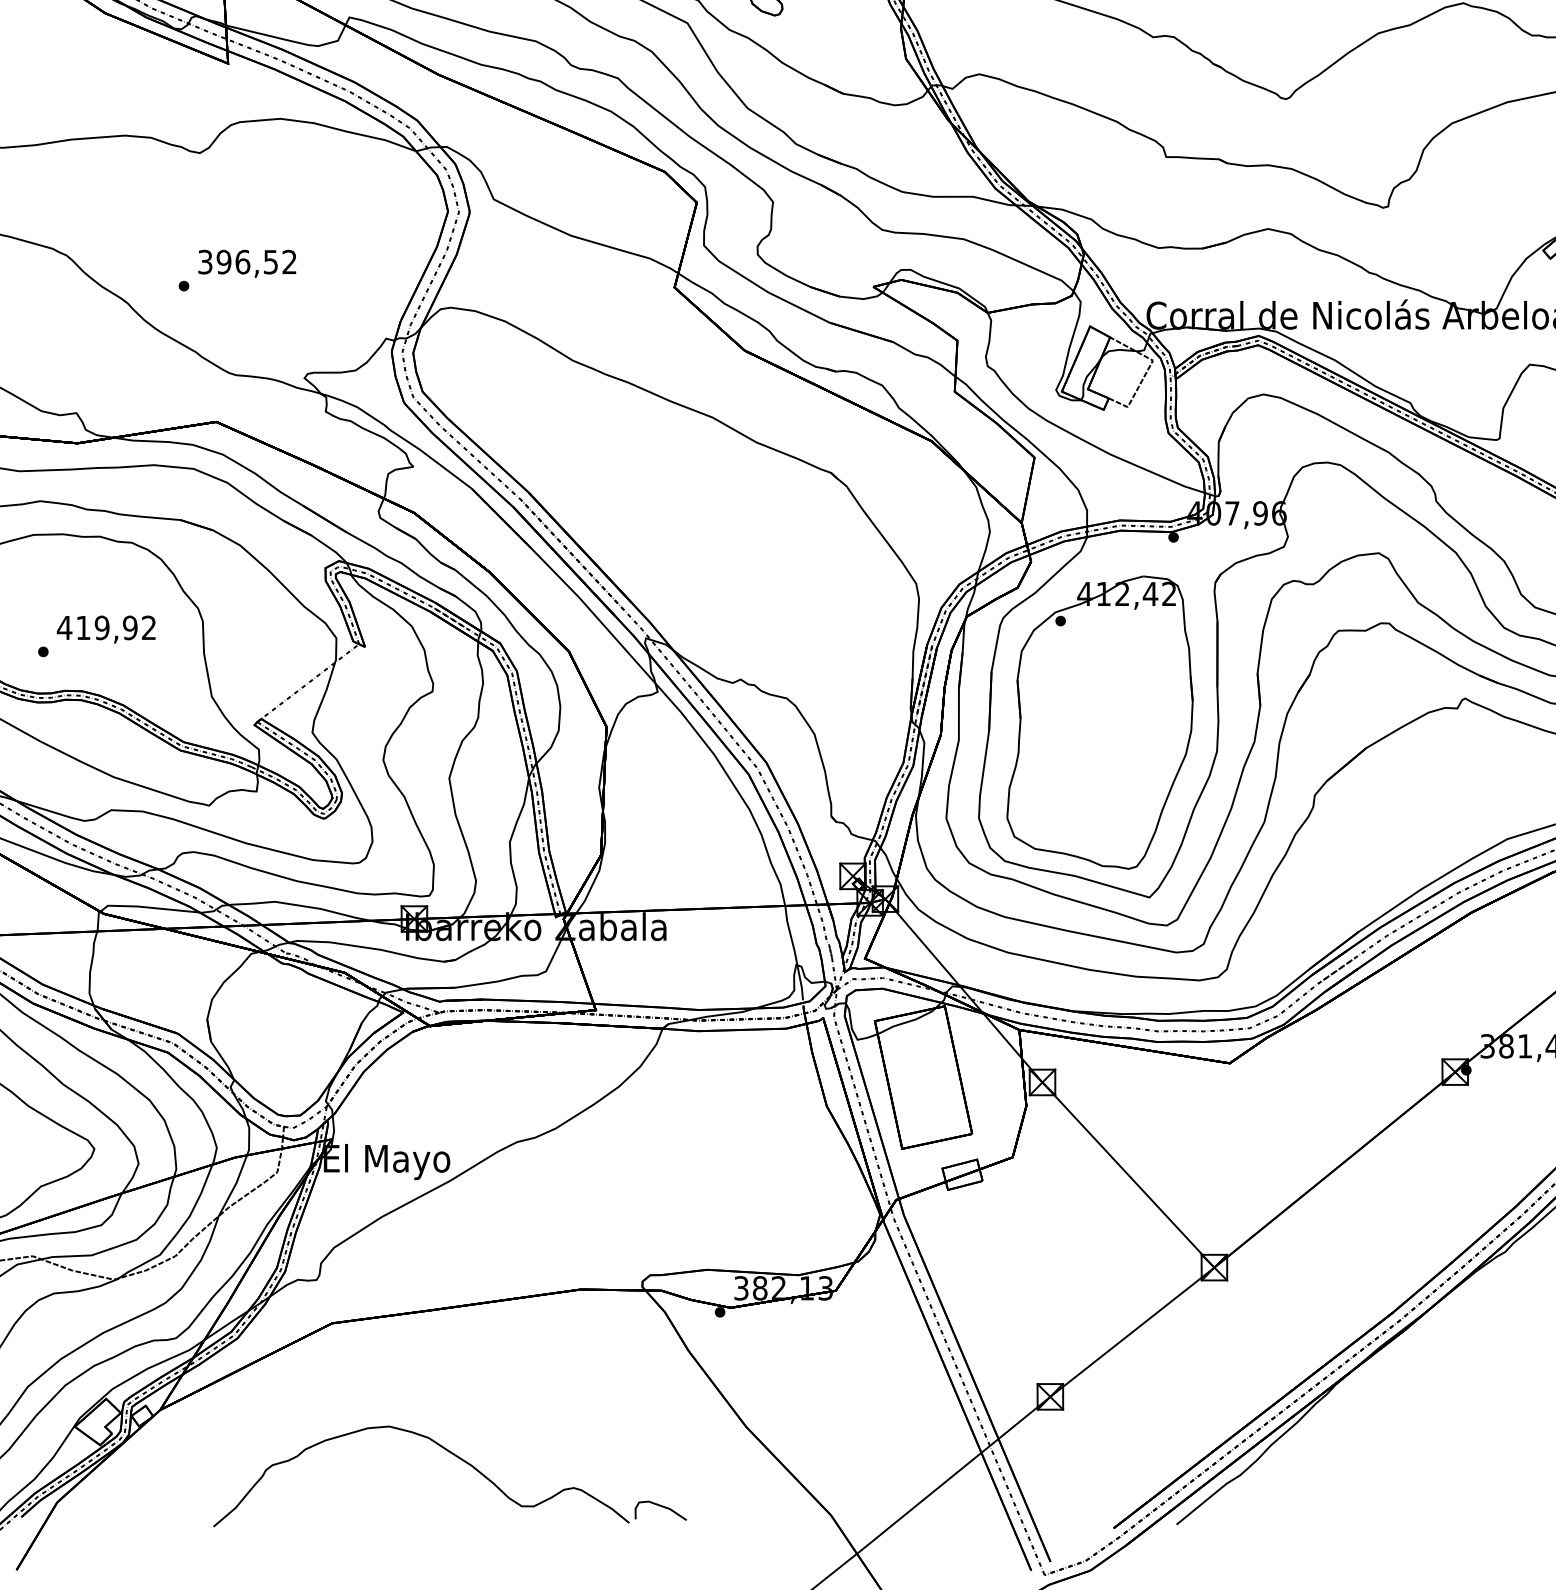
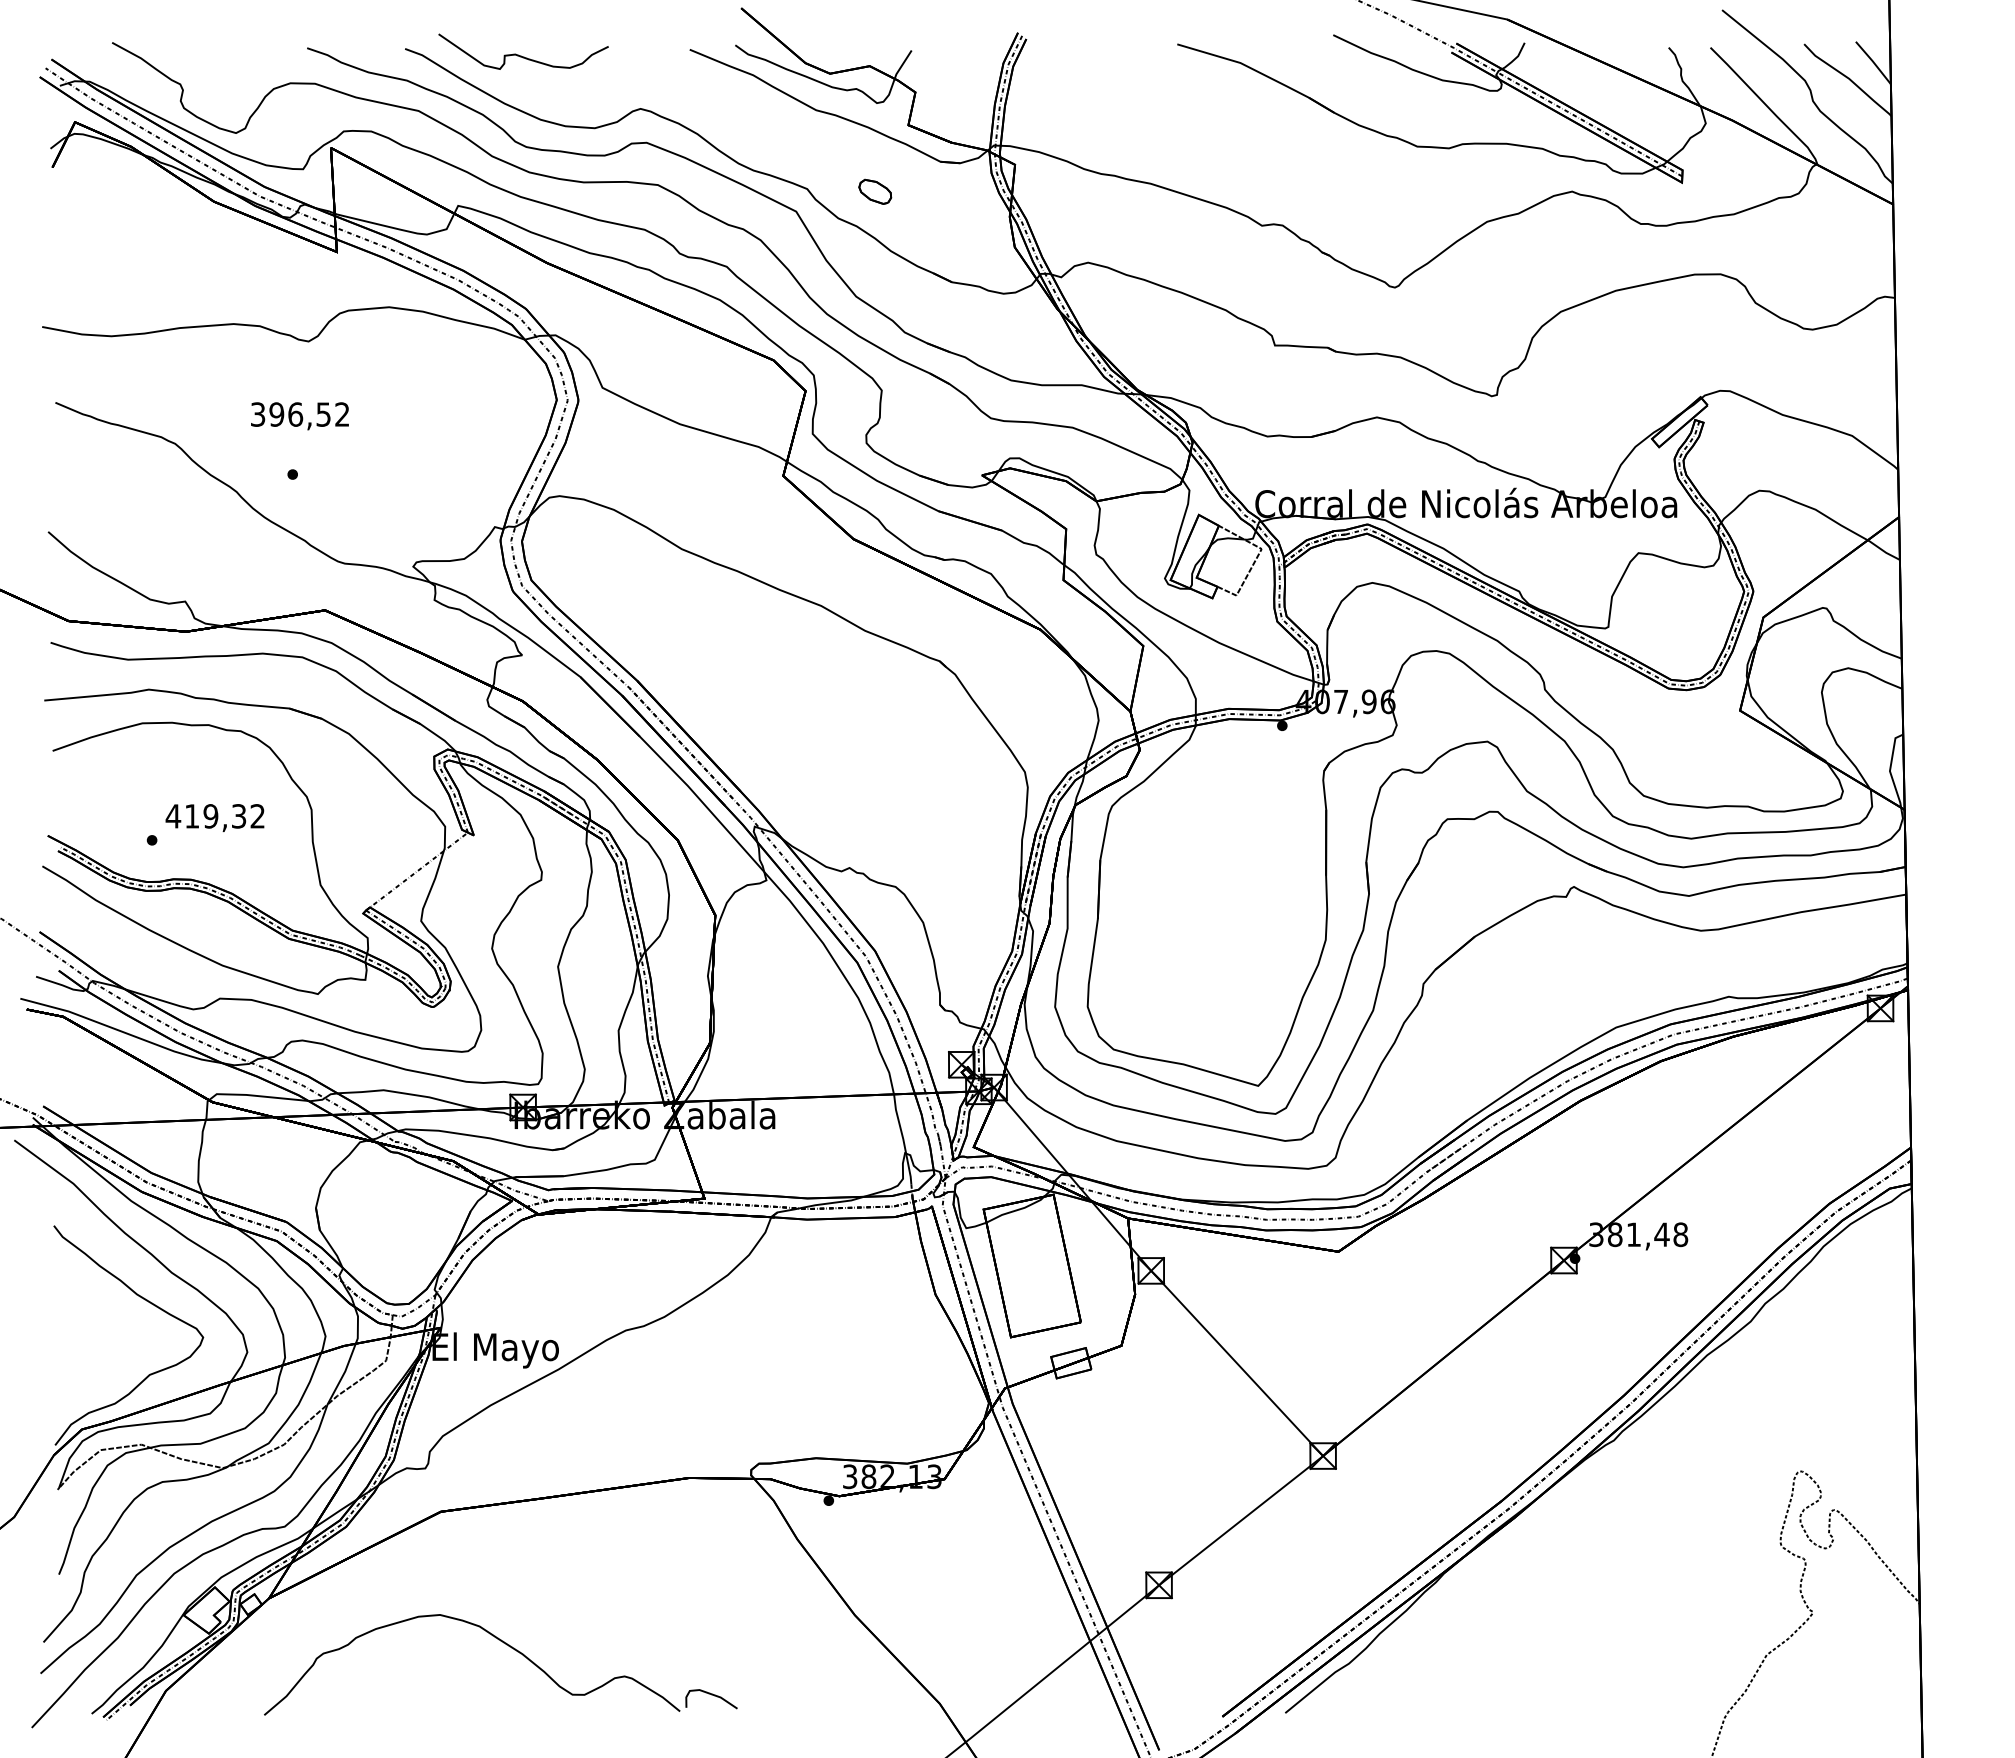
text: (246, 264) -> (299, 416), moved
text: (129, 628) -> (238, 816), 419,92 -> 419,32
part: (1099, 723) -> (1208, 911), removed
part: (460, 1460) -> (511, 1648), moved

